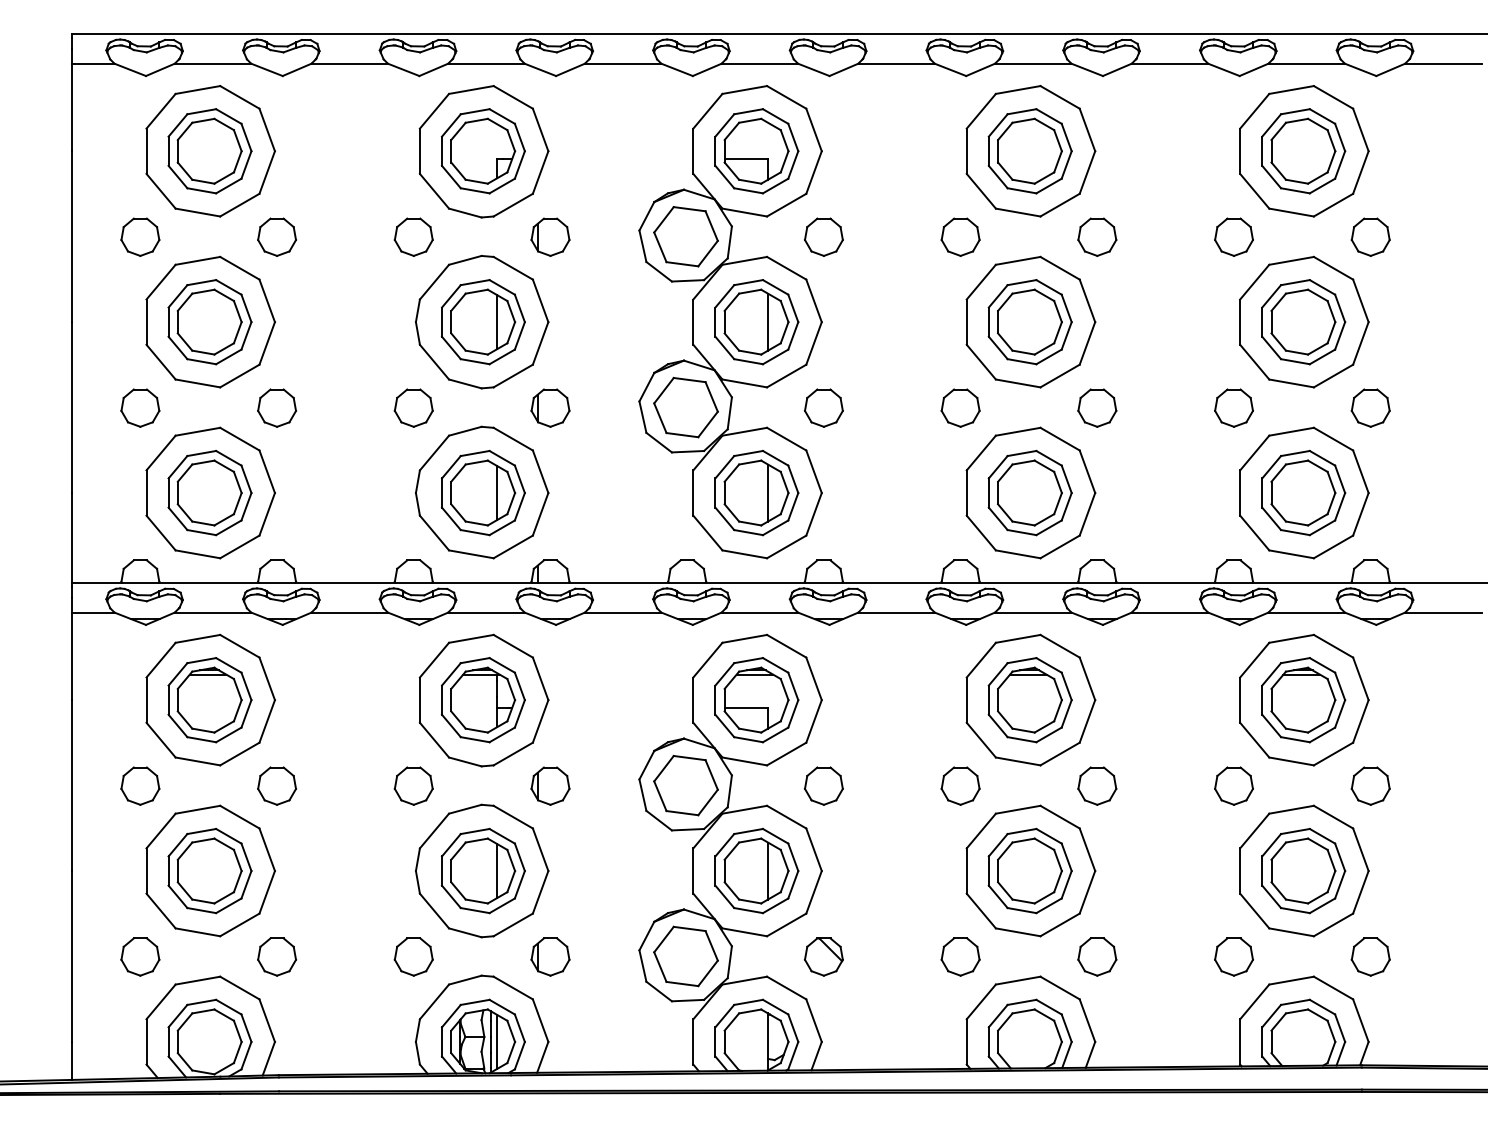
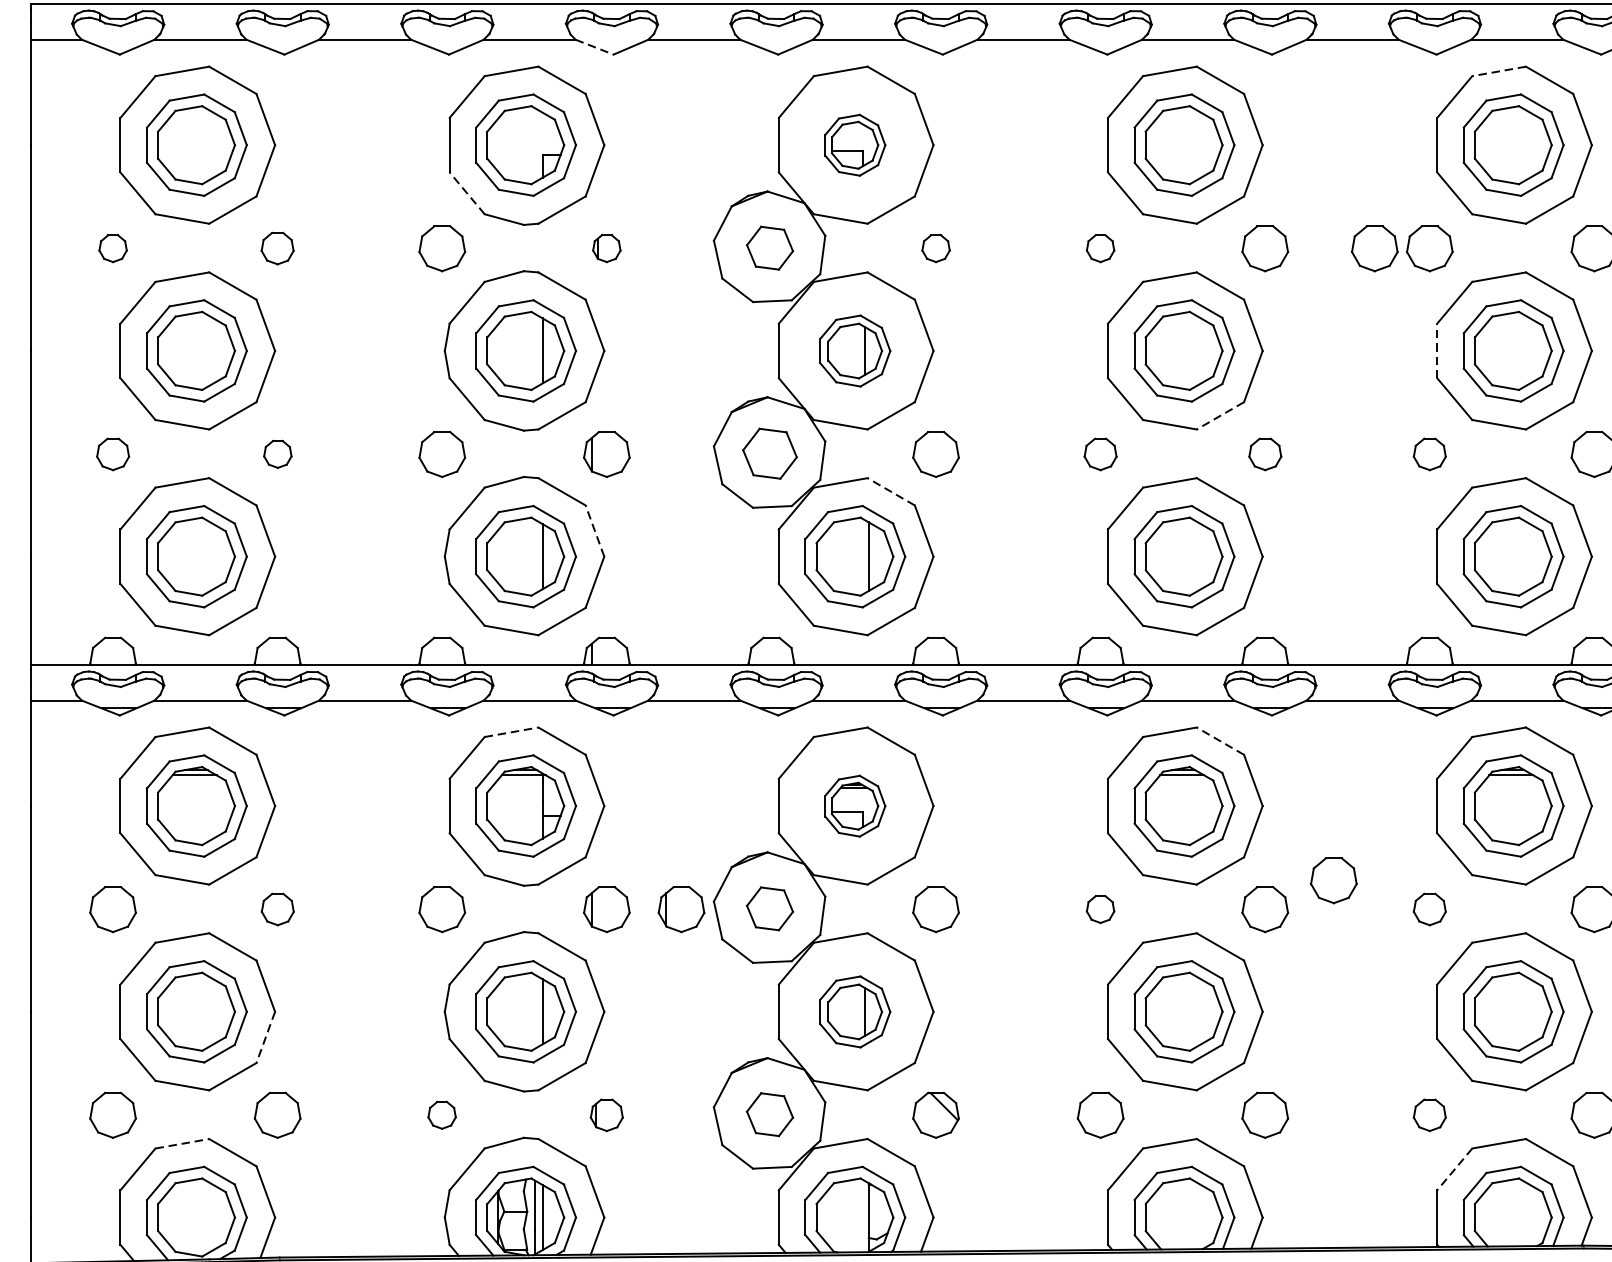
line: (540, 69) -> (594, 46), solid -> dashed
line: (1291, 90) -> (1499, 72), solid -> dashed
part: (756, 151) -> (854, 145), size x0.6
line: (434, 191) -> (467, 193), solid -> dashed
part: (140, 236) -> (113, 247), size x0.6
part: (276, 236) -> (276, 247), size x0.7
part: (550, 236) -> (606, 247), size x0.6
part: (685, 236) -> (769, 247), size x0.6
part: (823, 236) -> (935, 247), size x0.6
part: (960, 236) -> (1100, 247), size x0.6
part: (1188, 236) -> (1375, 247), added
part: (756, 322) -> (854, 351), size x0.7
line: (1240, 322) -> (1437, 351), solid -> dashed
line: (1060, 376) -> (1220, 416), solid -> dashed
part: (140, 407) -> (113, 453), size x0.7
part: (277, 407) -> (278, 453), size x0.6
part: (685, 407) -> (769, 453), size x0.7
part: (960, 407) -> (1100, 453), size x0.7
part: (1097, 407) -> (1265, 453), size x0.7
part: (1233, 407) -> (1429, 453), size x0.7
line: (786, 439) -> (891, 492), solid -> dashed
line: (540, 471) -> (594, 530), solid -> dashed
line: (471, 638) -> (511, 731), solid -> dashed
line: (1060, 646) -> (1220, 741), solid -> dashed
part: (756, 700) -> (854, 806), size x0.6
part: (1154, 761) -> (1334, 879), added
part: (277, 785) -> (278, 908), size x0.7
part: (612, 785) -> (681, 908), added
part: (685, 785) -> (769, 908), size x0.6
part: (960, 785) -> (1100, 908), size x0.6
part: (1233, 785) -> (1429, 908), size x0.7
part: (756, 871) -> (854, 1012), size x0.7
line: (267, 892) -> (266, 1037), solid -> dashed
part: (413, 956) -> (441, 1114), size x0.6
part: (550, 956) -> (606, 1114), size x0.7
part: (685, 956) -> (769, 1114), size x0.6
part: (1233, 956) -> (1429, 1114), size x0.7
line: (197, 980) -> (181, 1143), solid -> dashed
line: (1254, 1001) -> (1454, 1168), solid -> dashed

